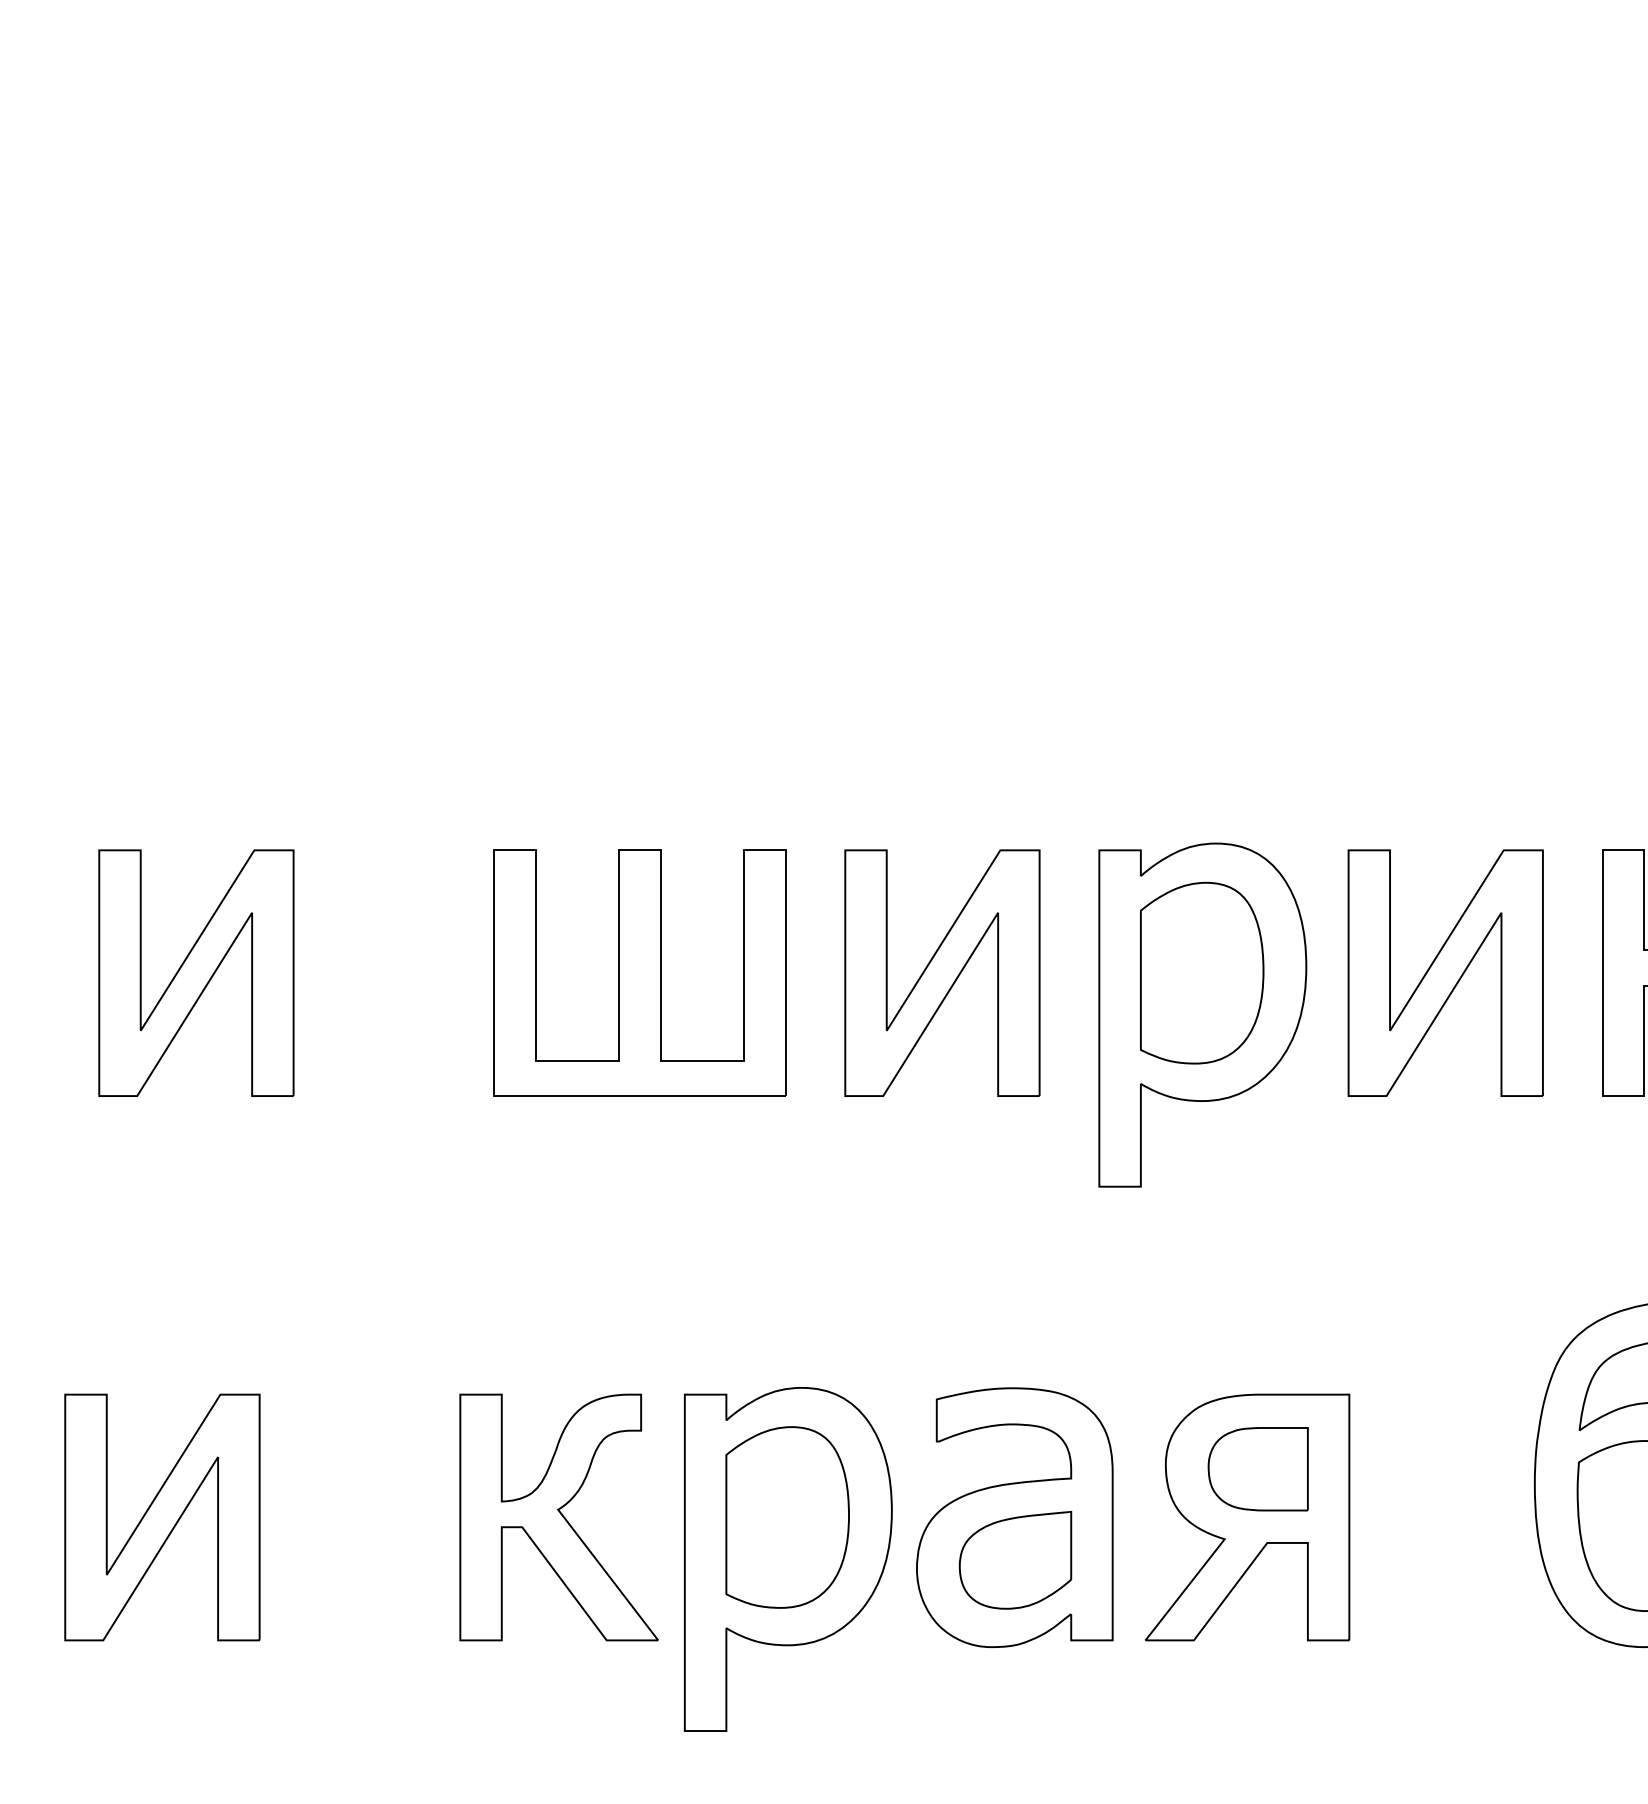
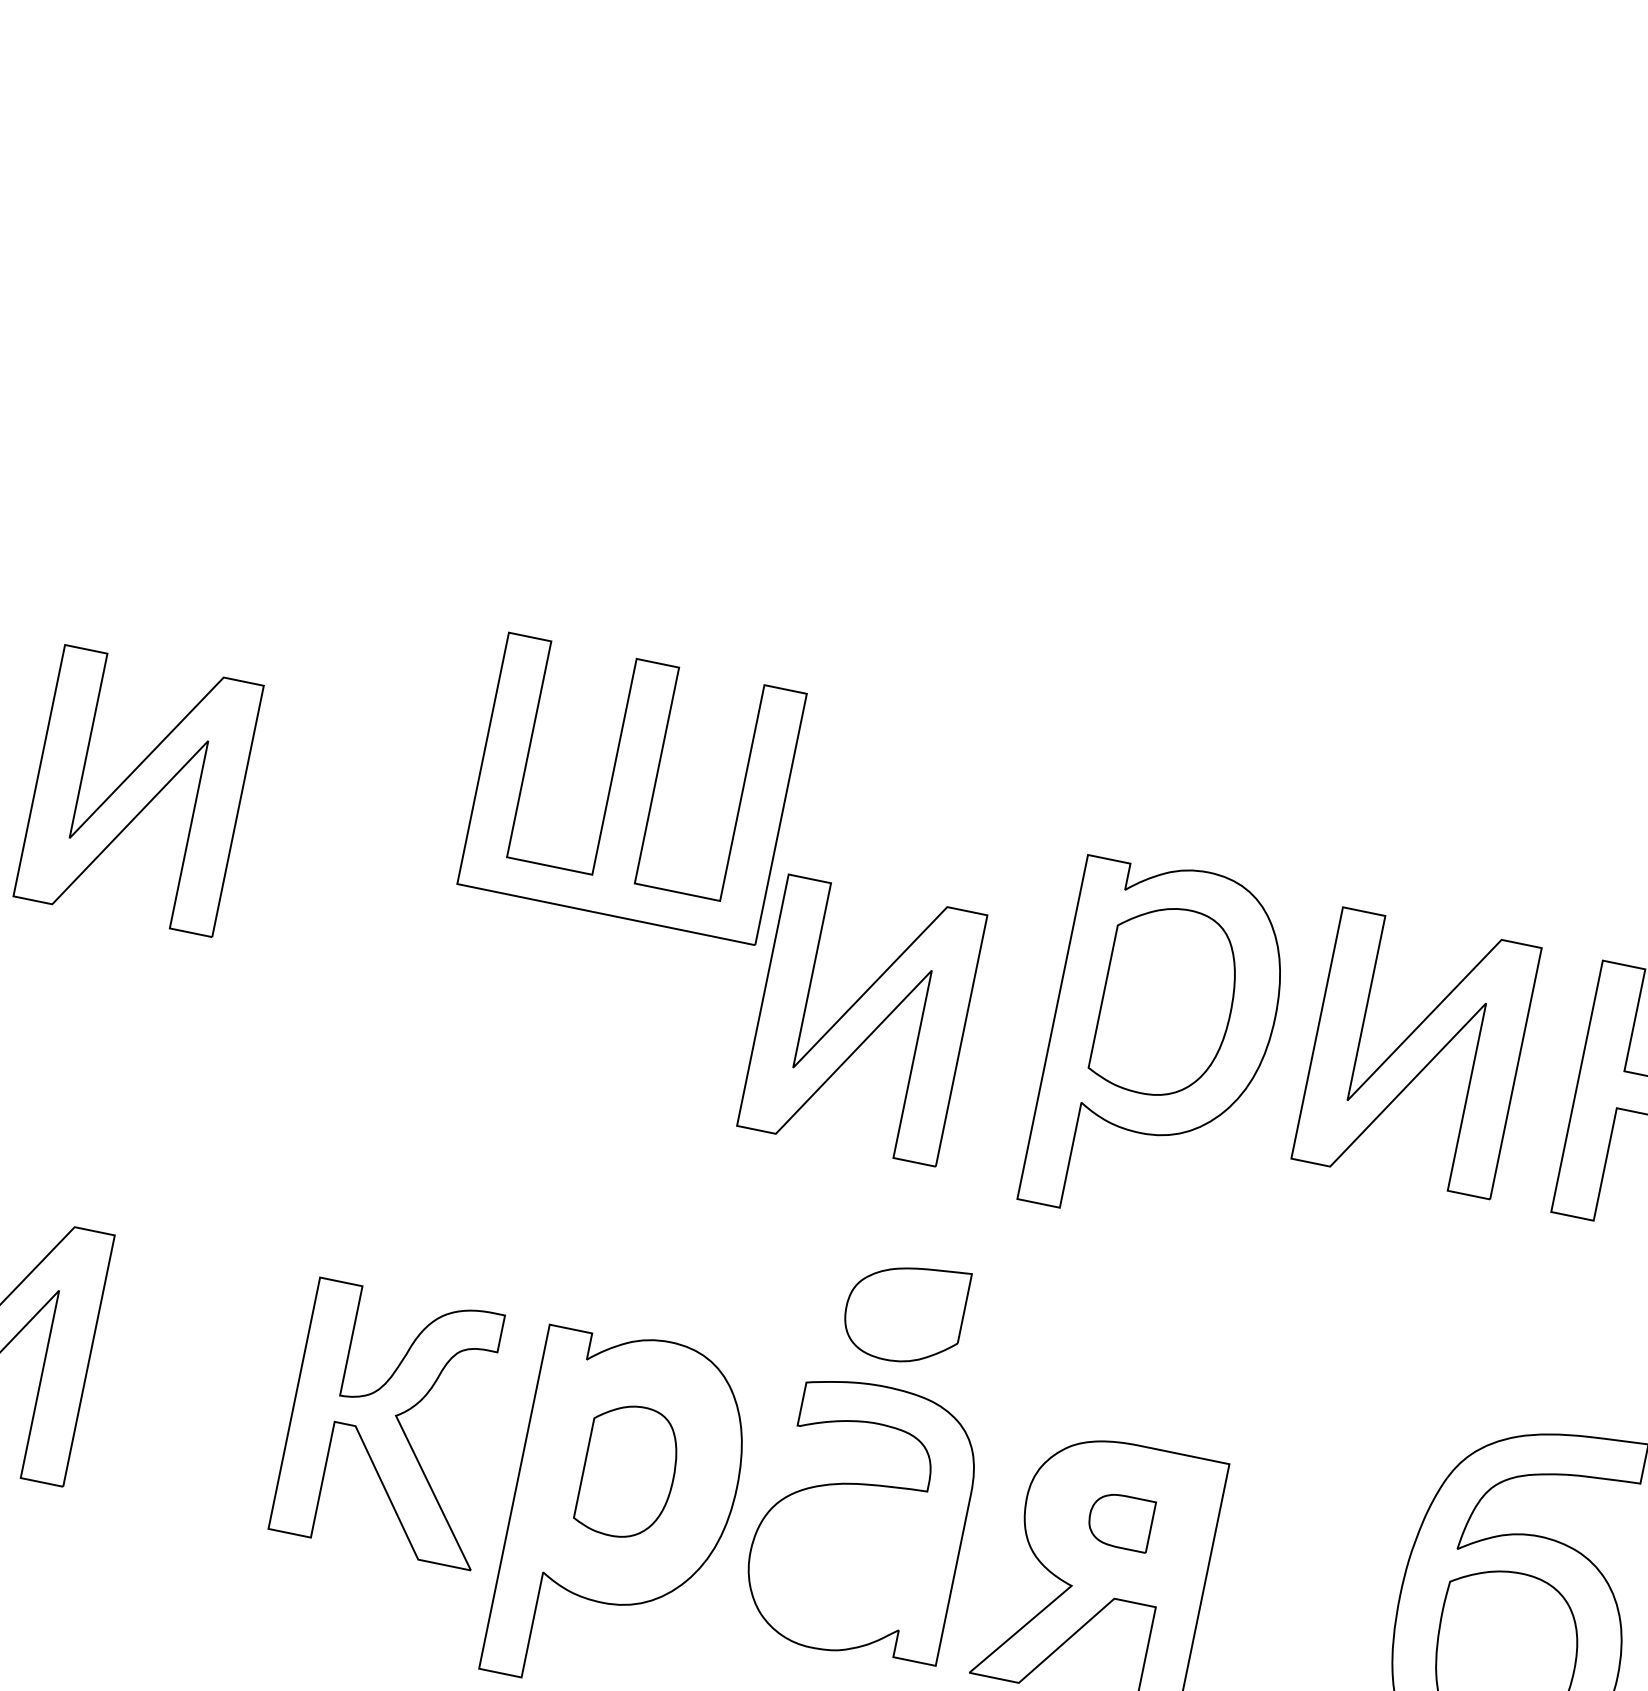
part: (639, 972) -> (631, 788), moved
part: (942, 972) -> (862, 1019), moved
part: (1257, 1469) -> (1119, 1521), size x0.6
part: (787, 1517) -> (628, 1471), size x0.7
part: (1015, 1559) -> (905, 1311), moved

